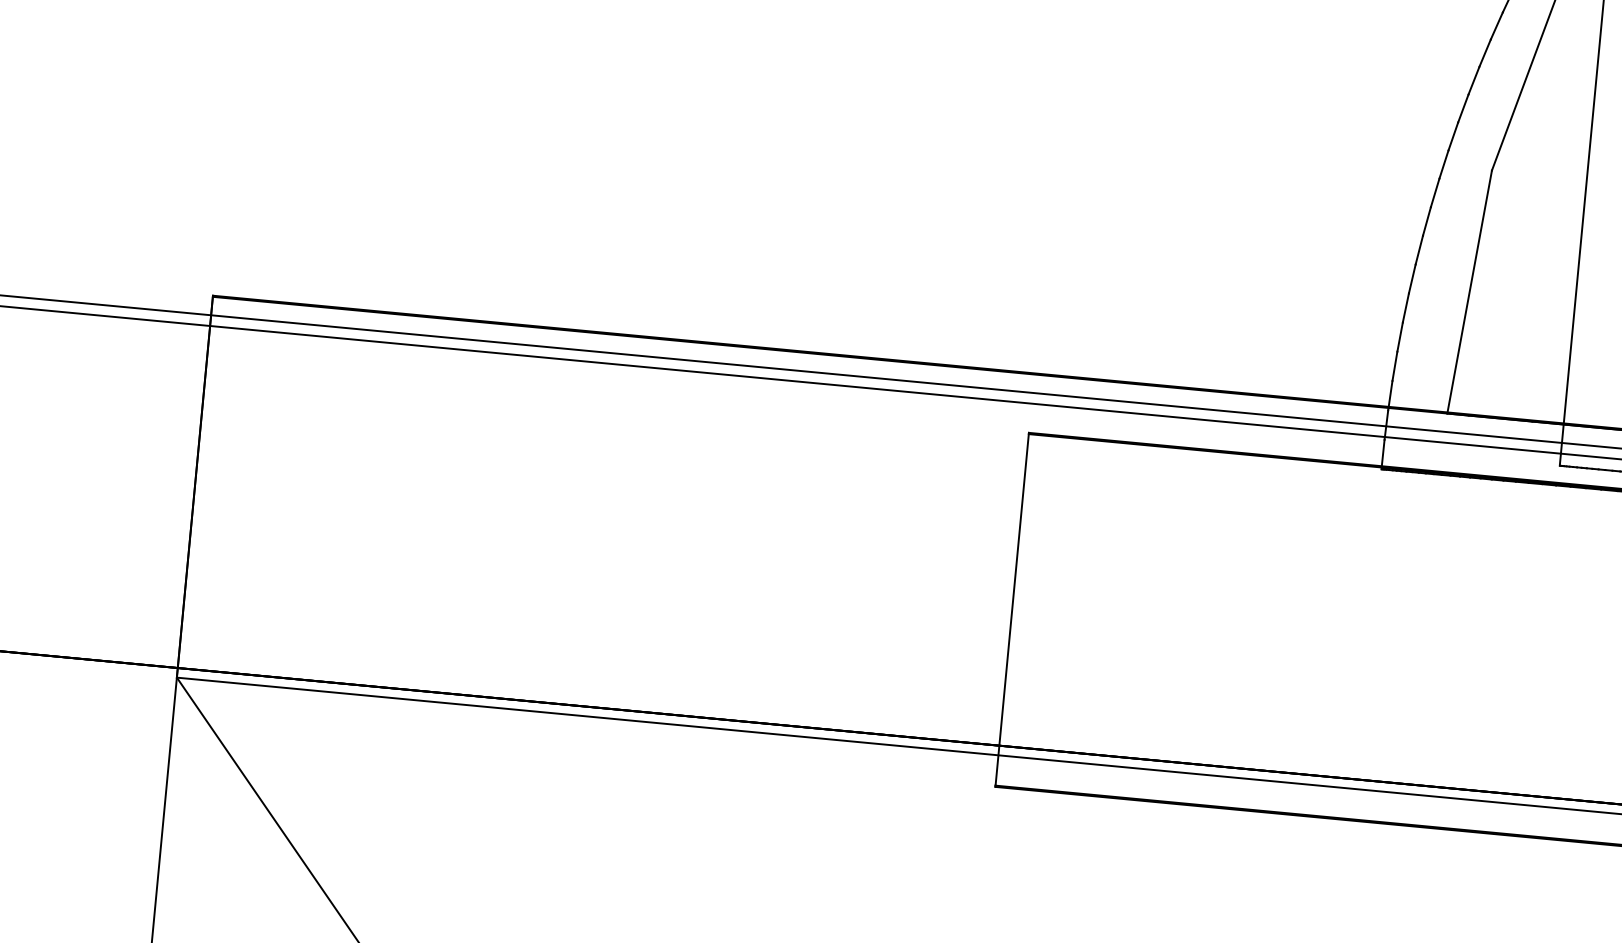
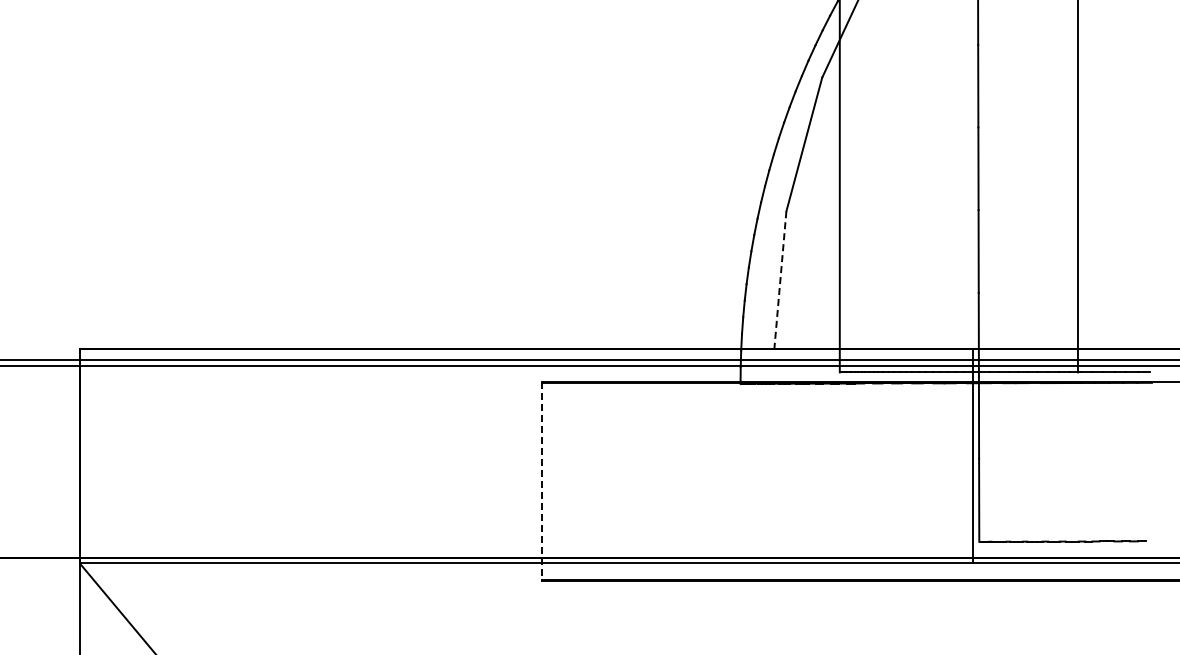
line: (1469, 292) -> (780, 280), solid -> dashed
line: (1013, 609) -> (542, 481), solid -> dashed

